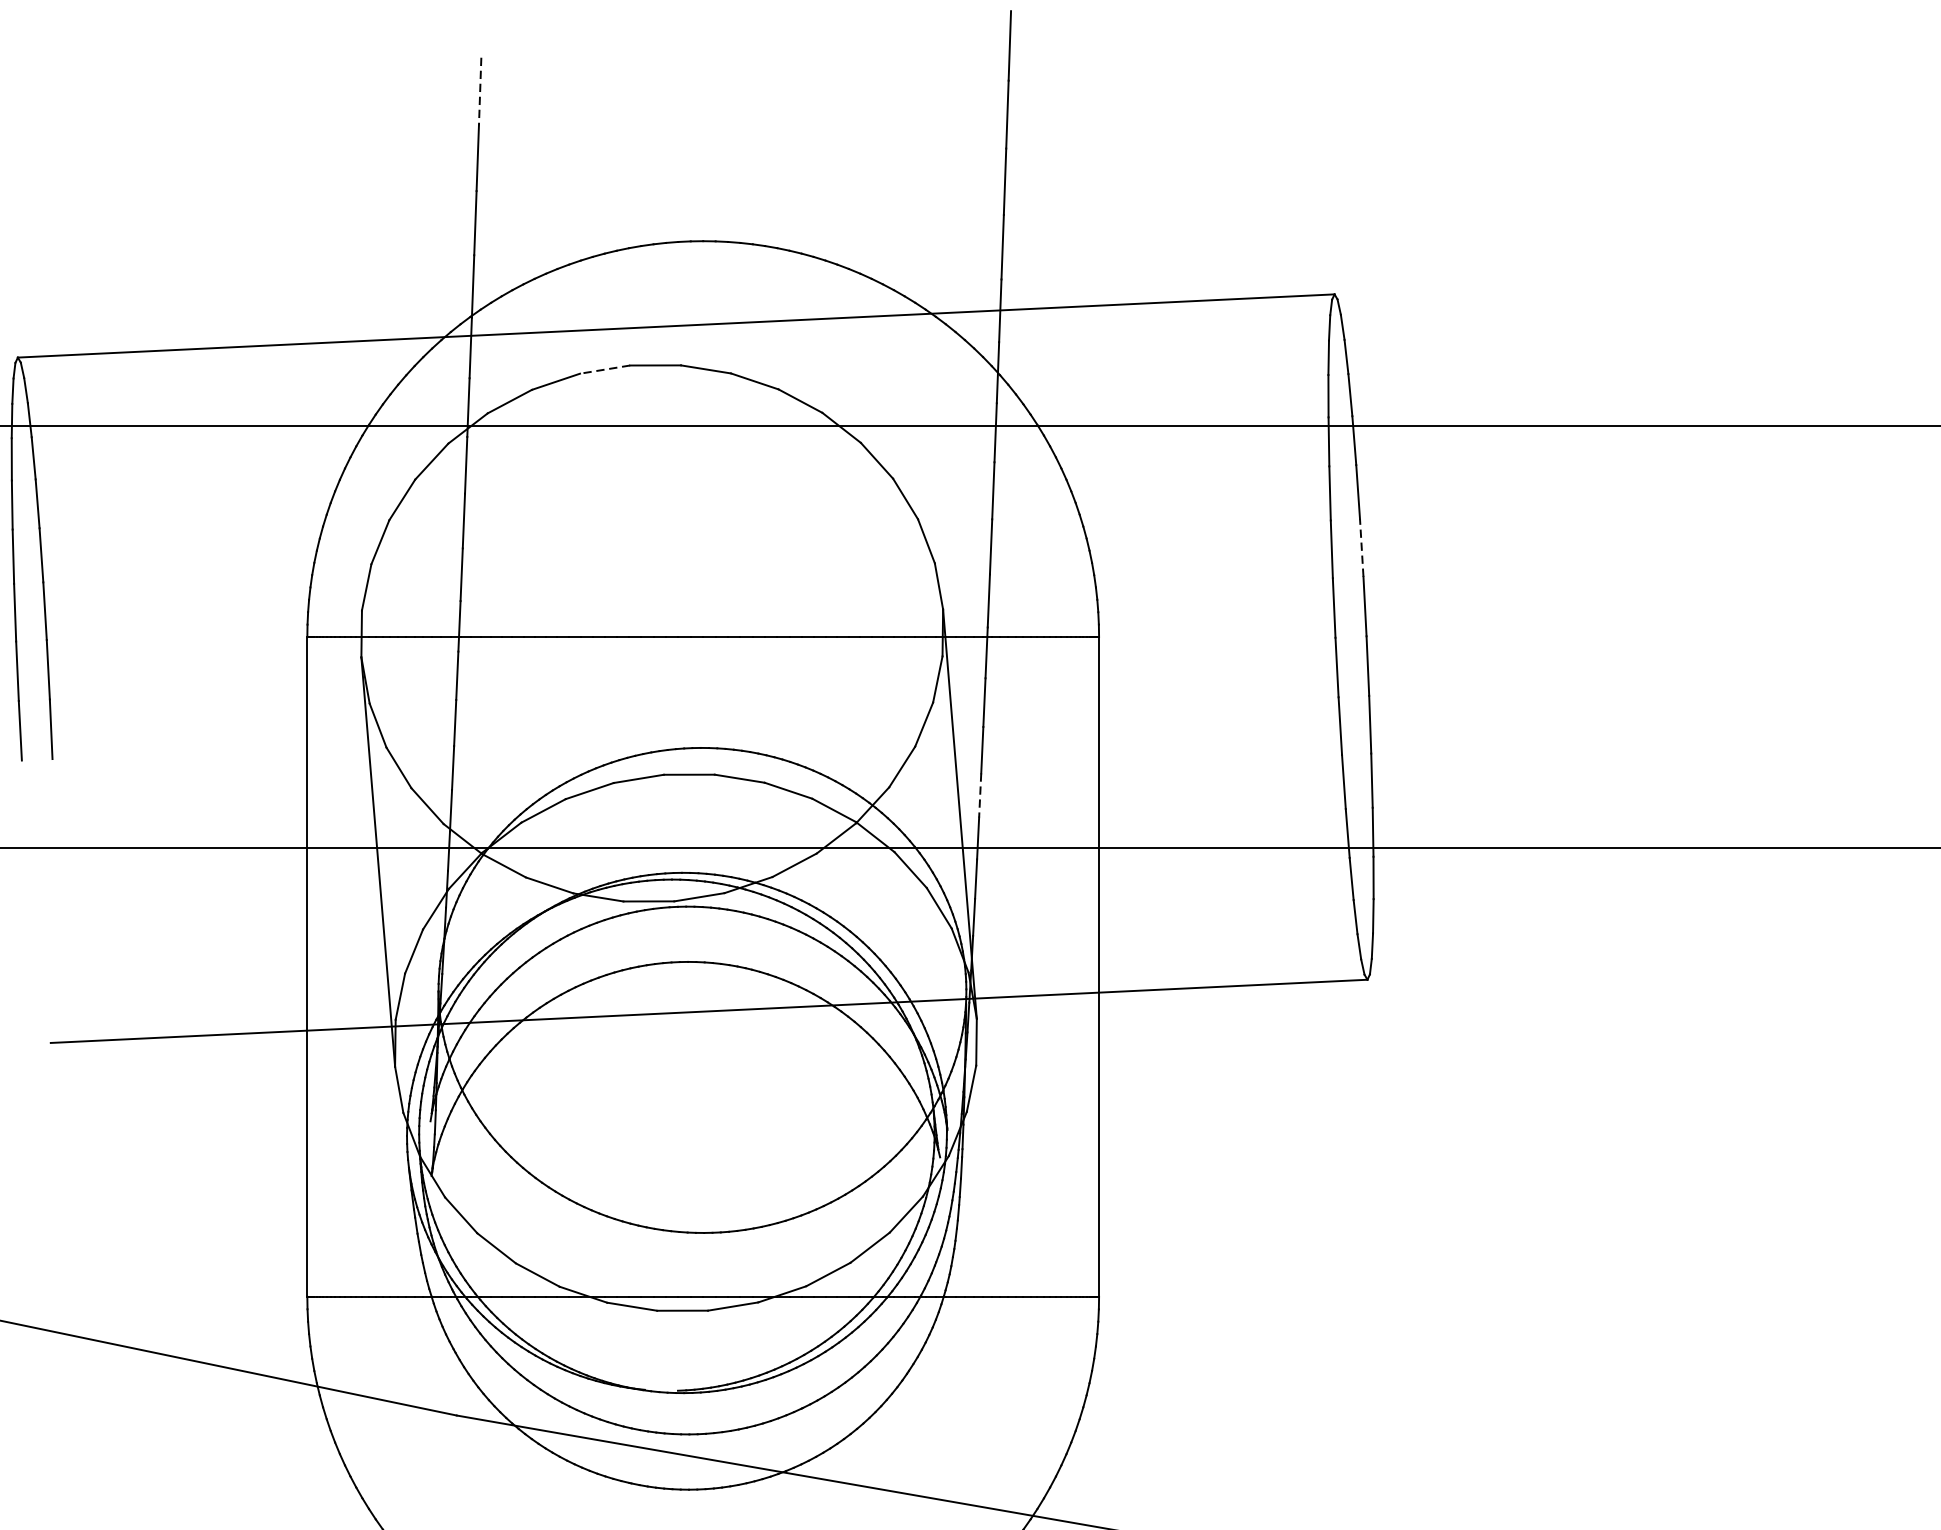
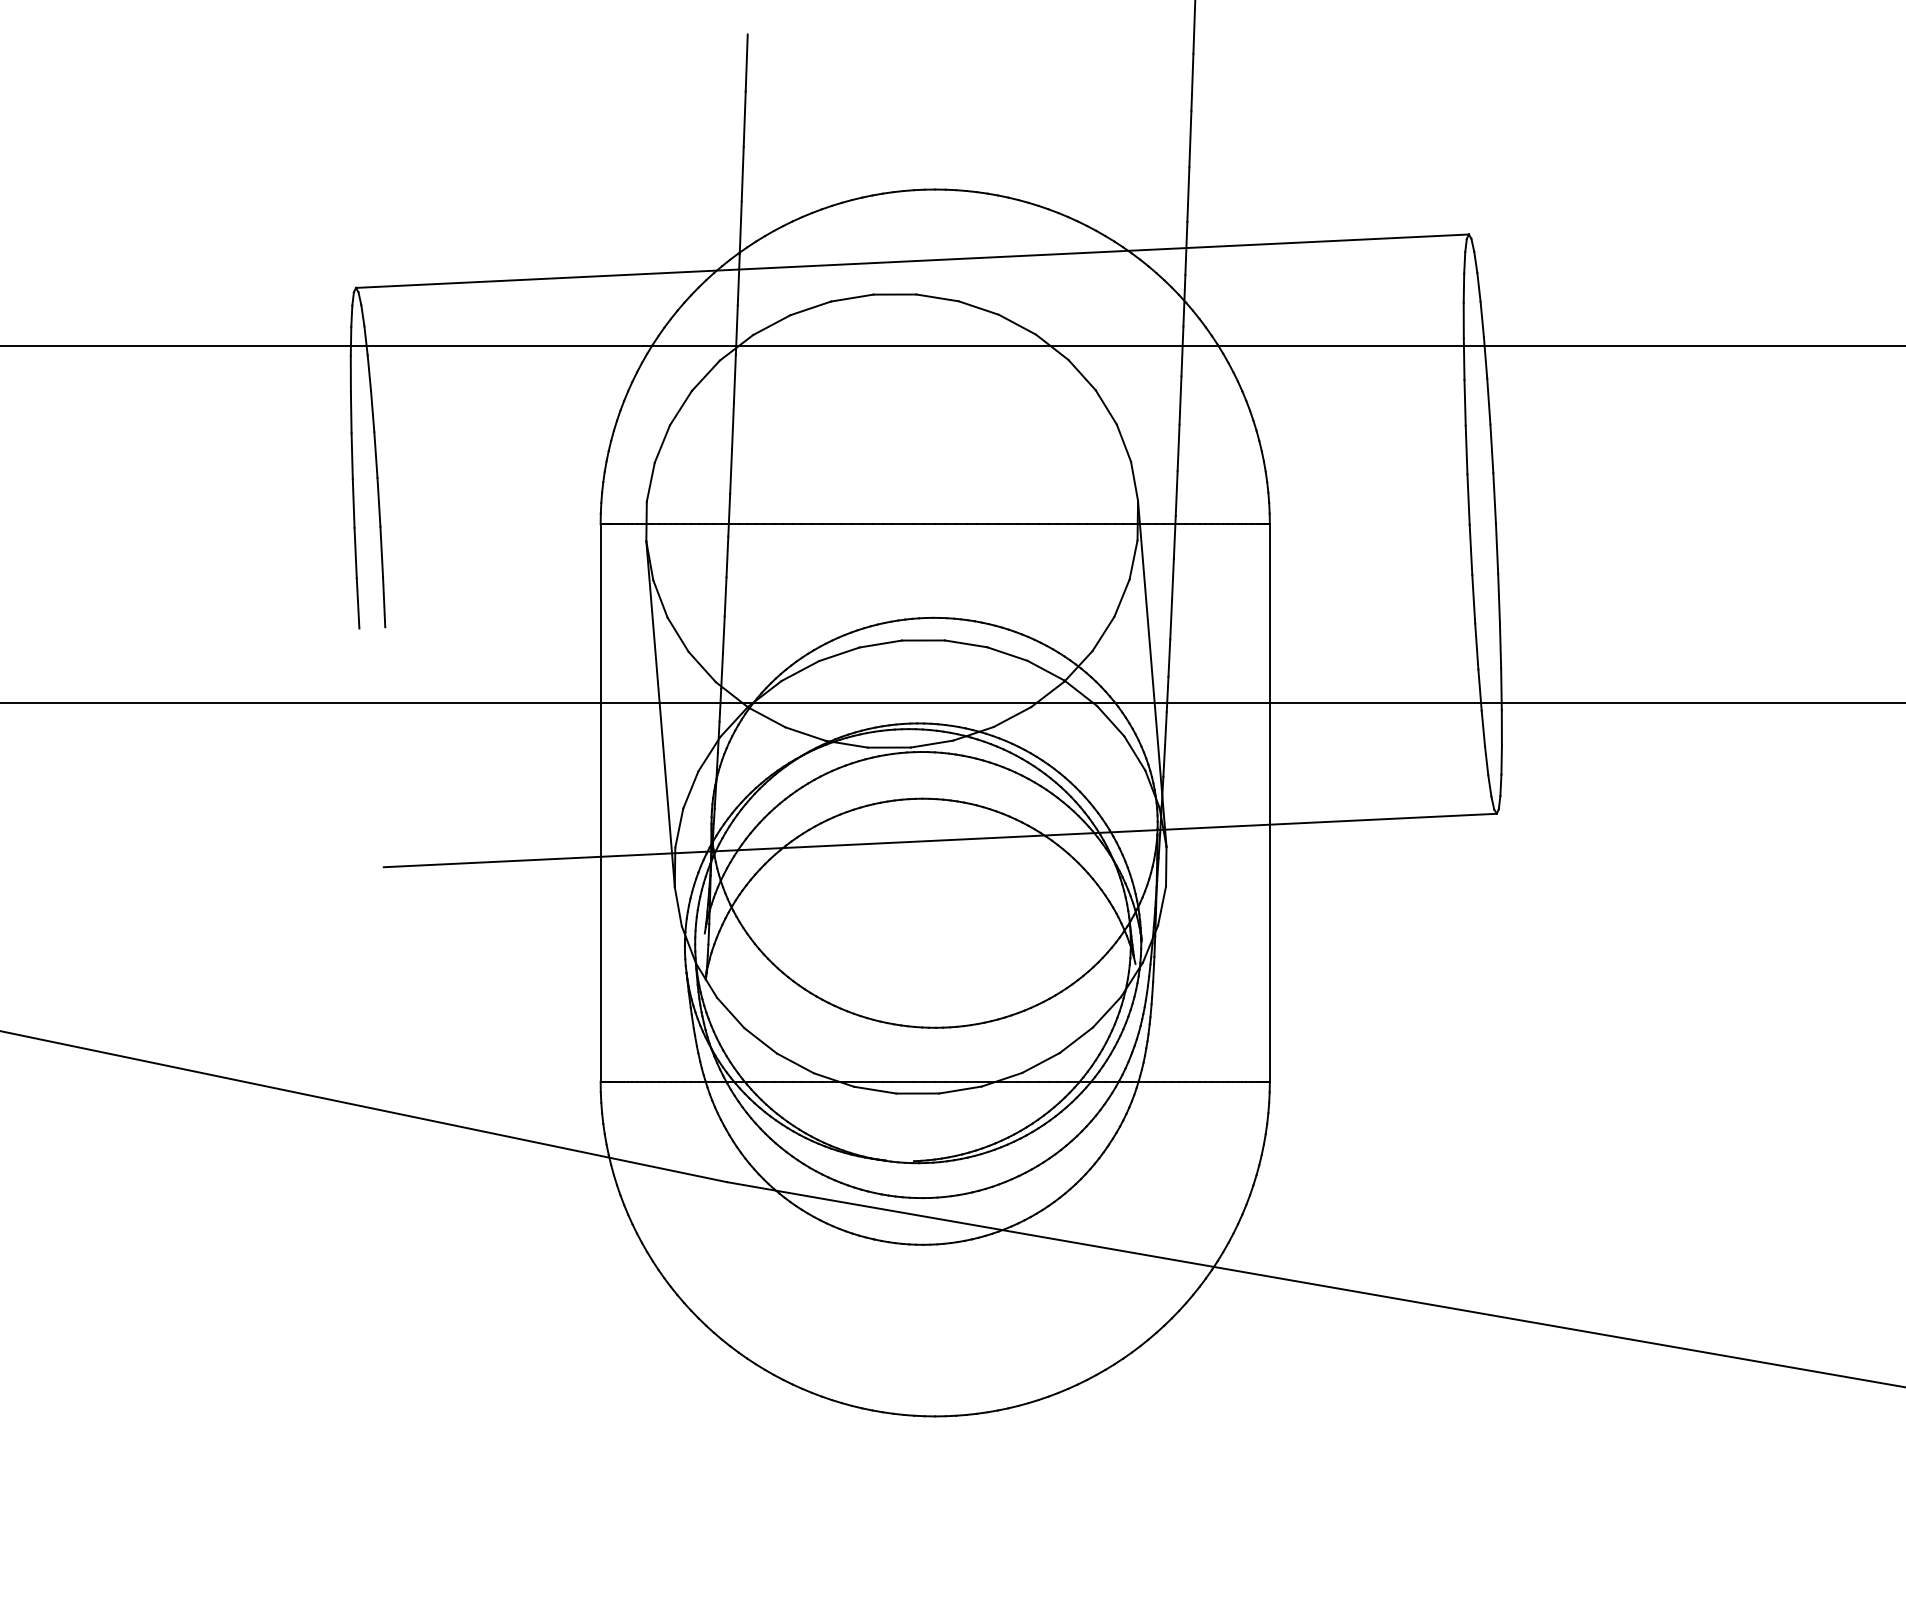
line: (479, 90) -> (746, 62), dashed -> solid
line: (604, 370) -> (851, 298), dashed -> solid
line: (1361, 547) -> (1491, 448), dashed -> solid
line: (980, 796) -> (1169, 658), dashed -> solid

